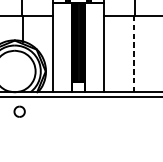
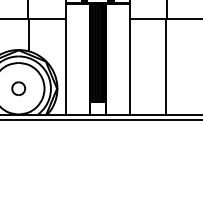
line: (133, 53) -> (166, 66), dashed -> solid
part: (19, 111) -> (18, 88), moved

